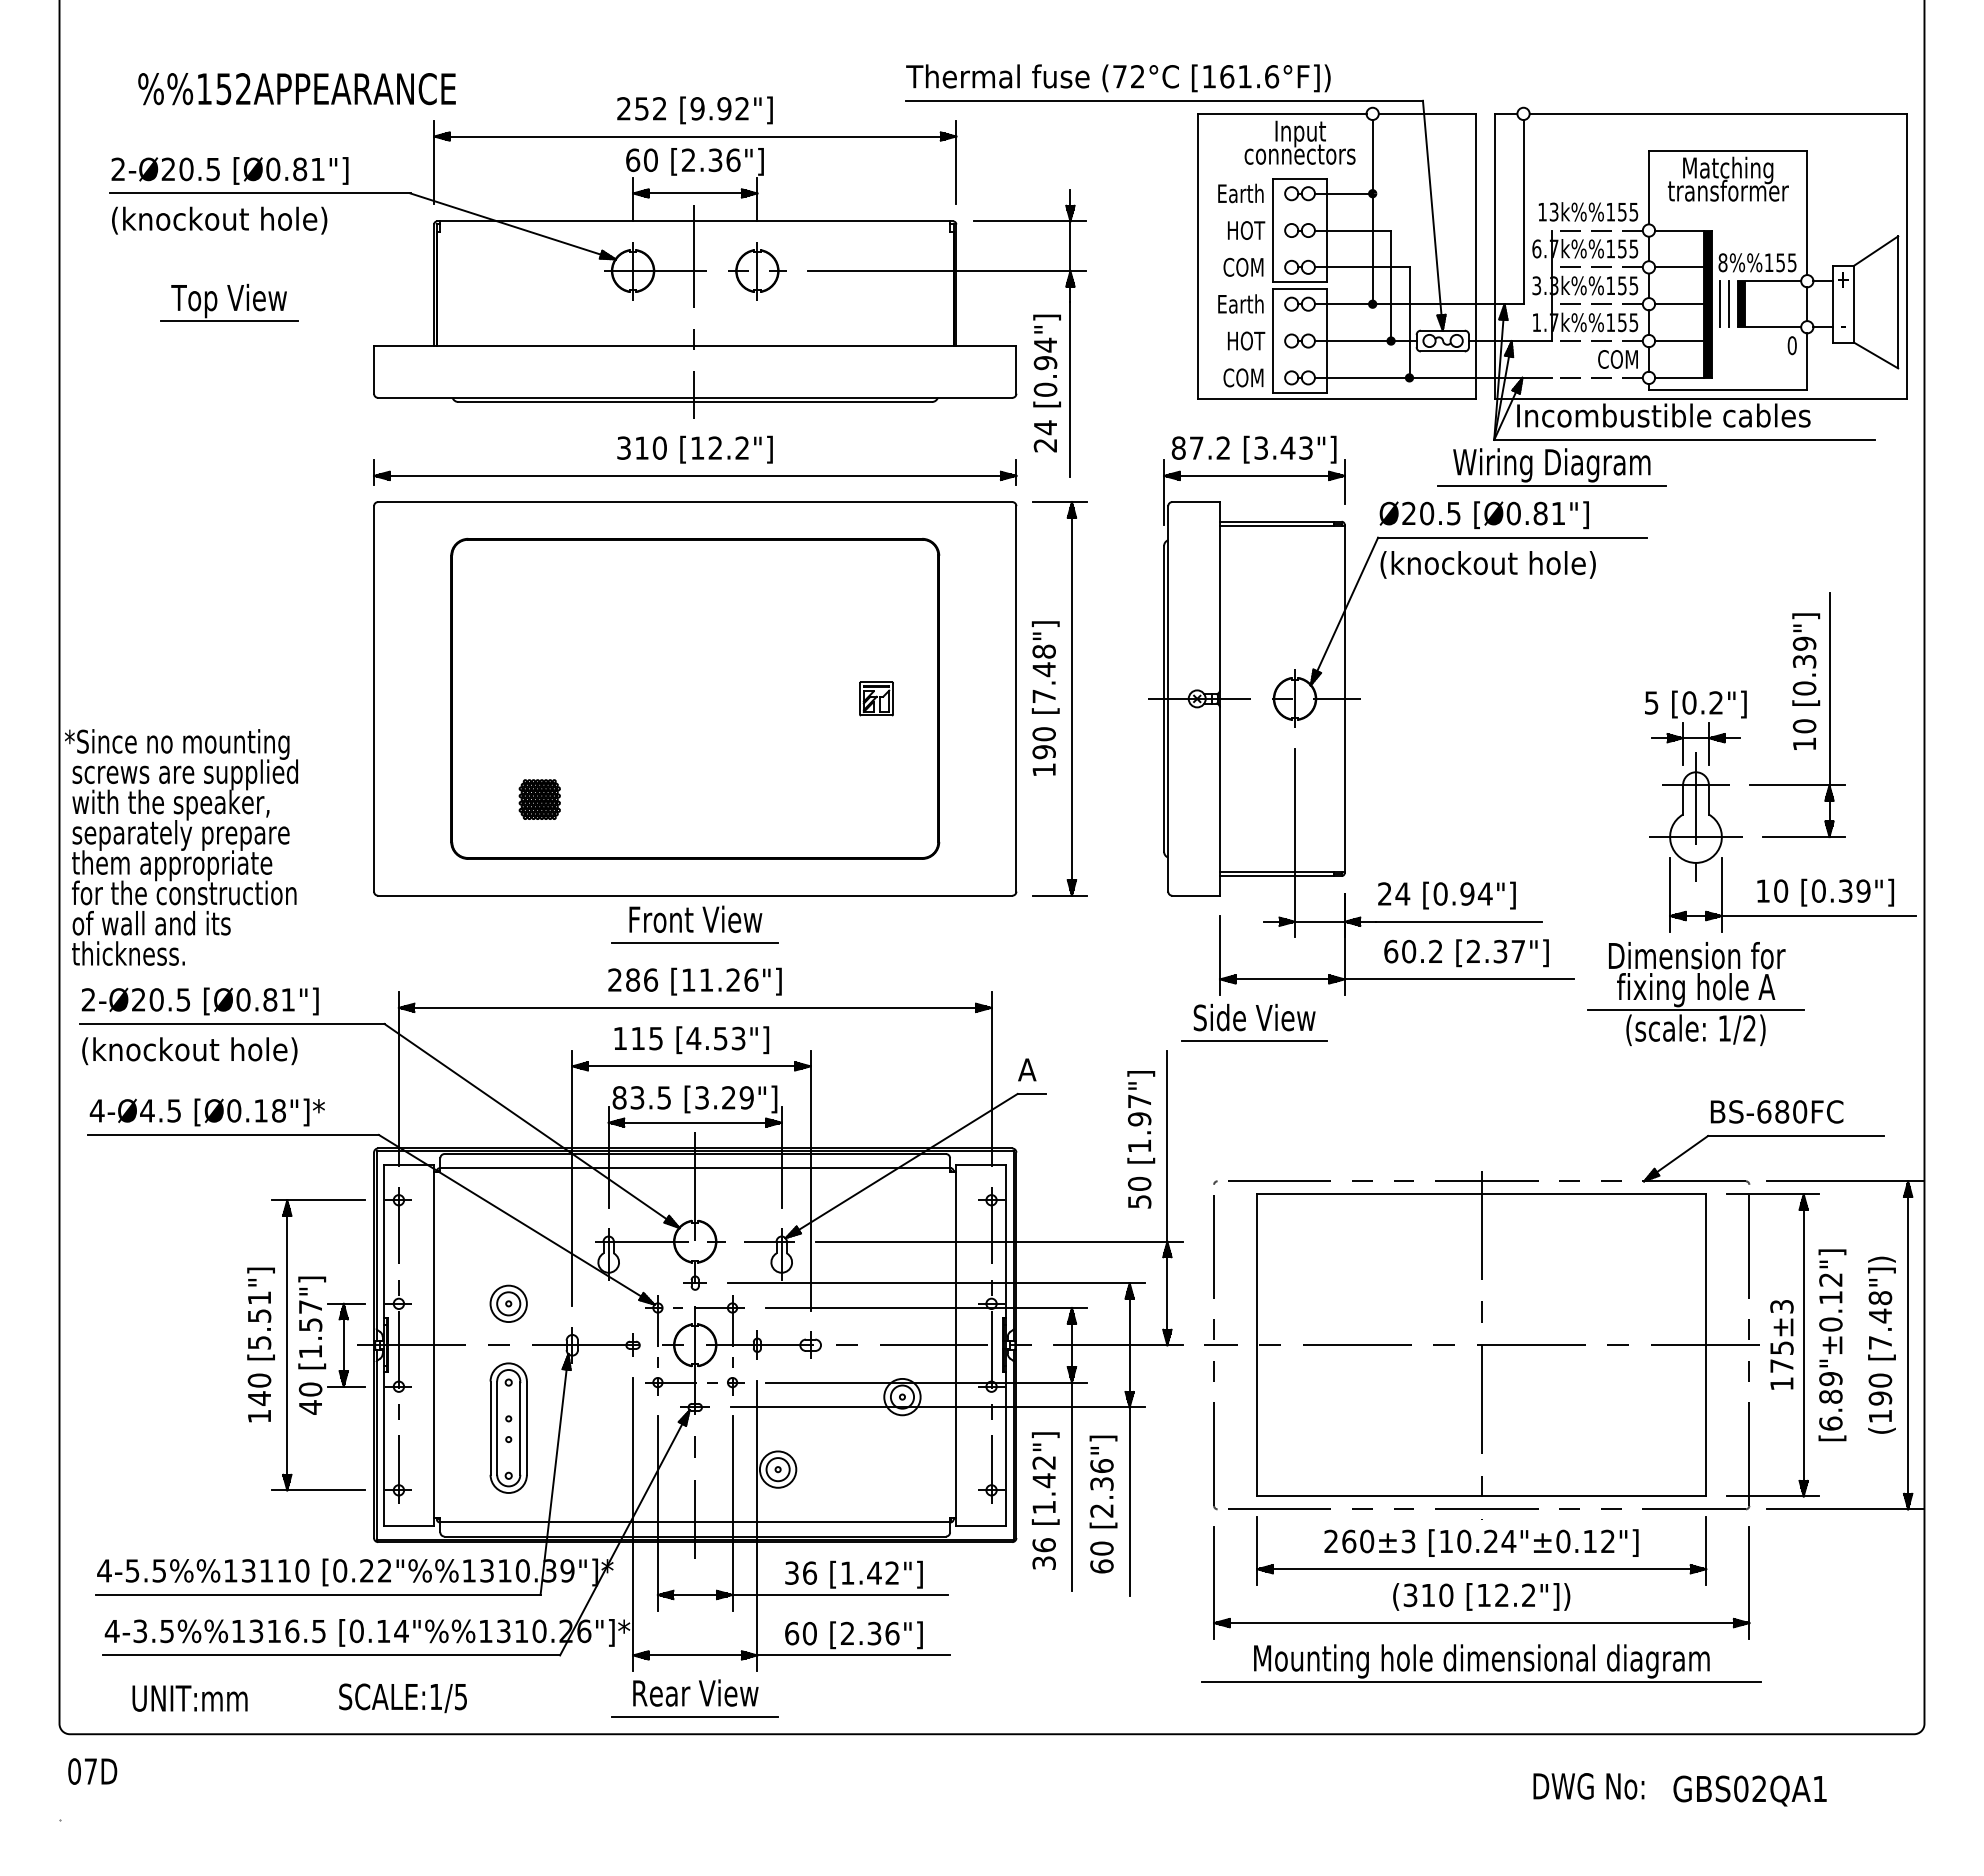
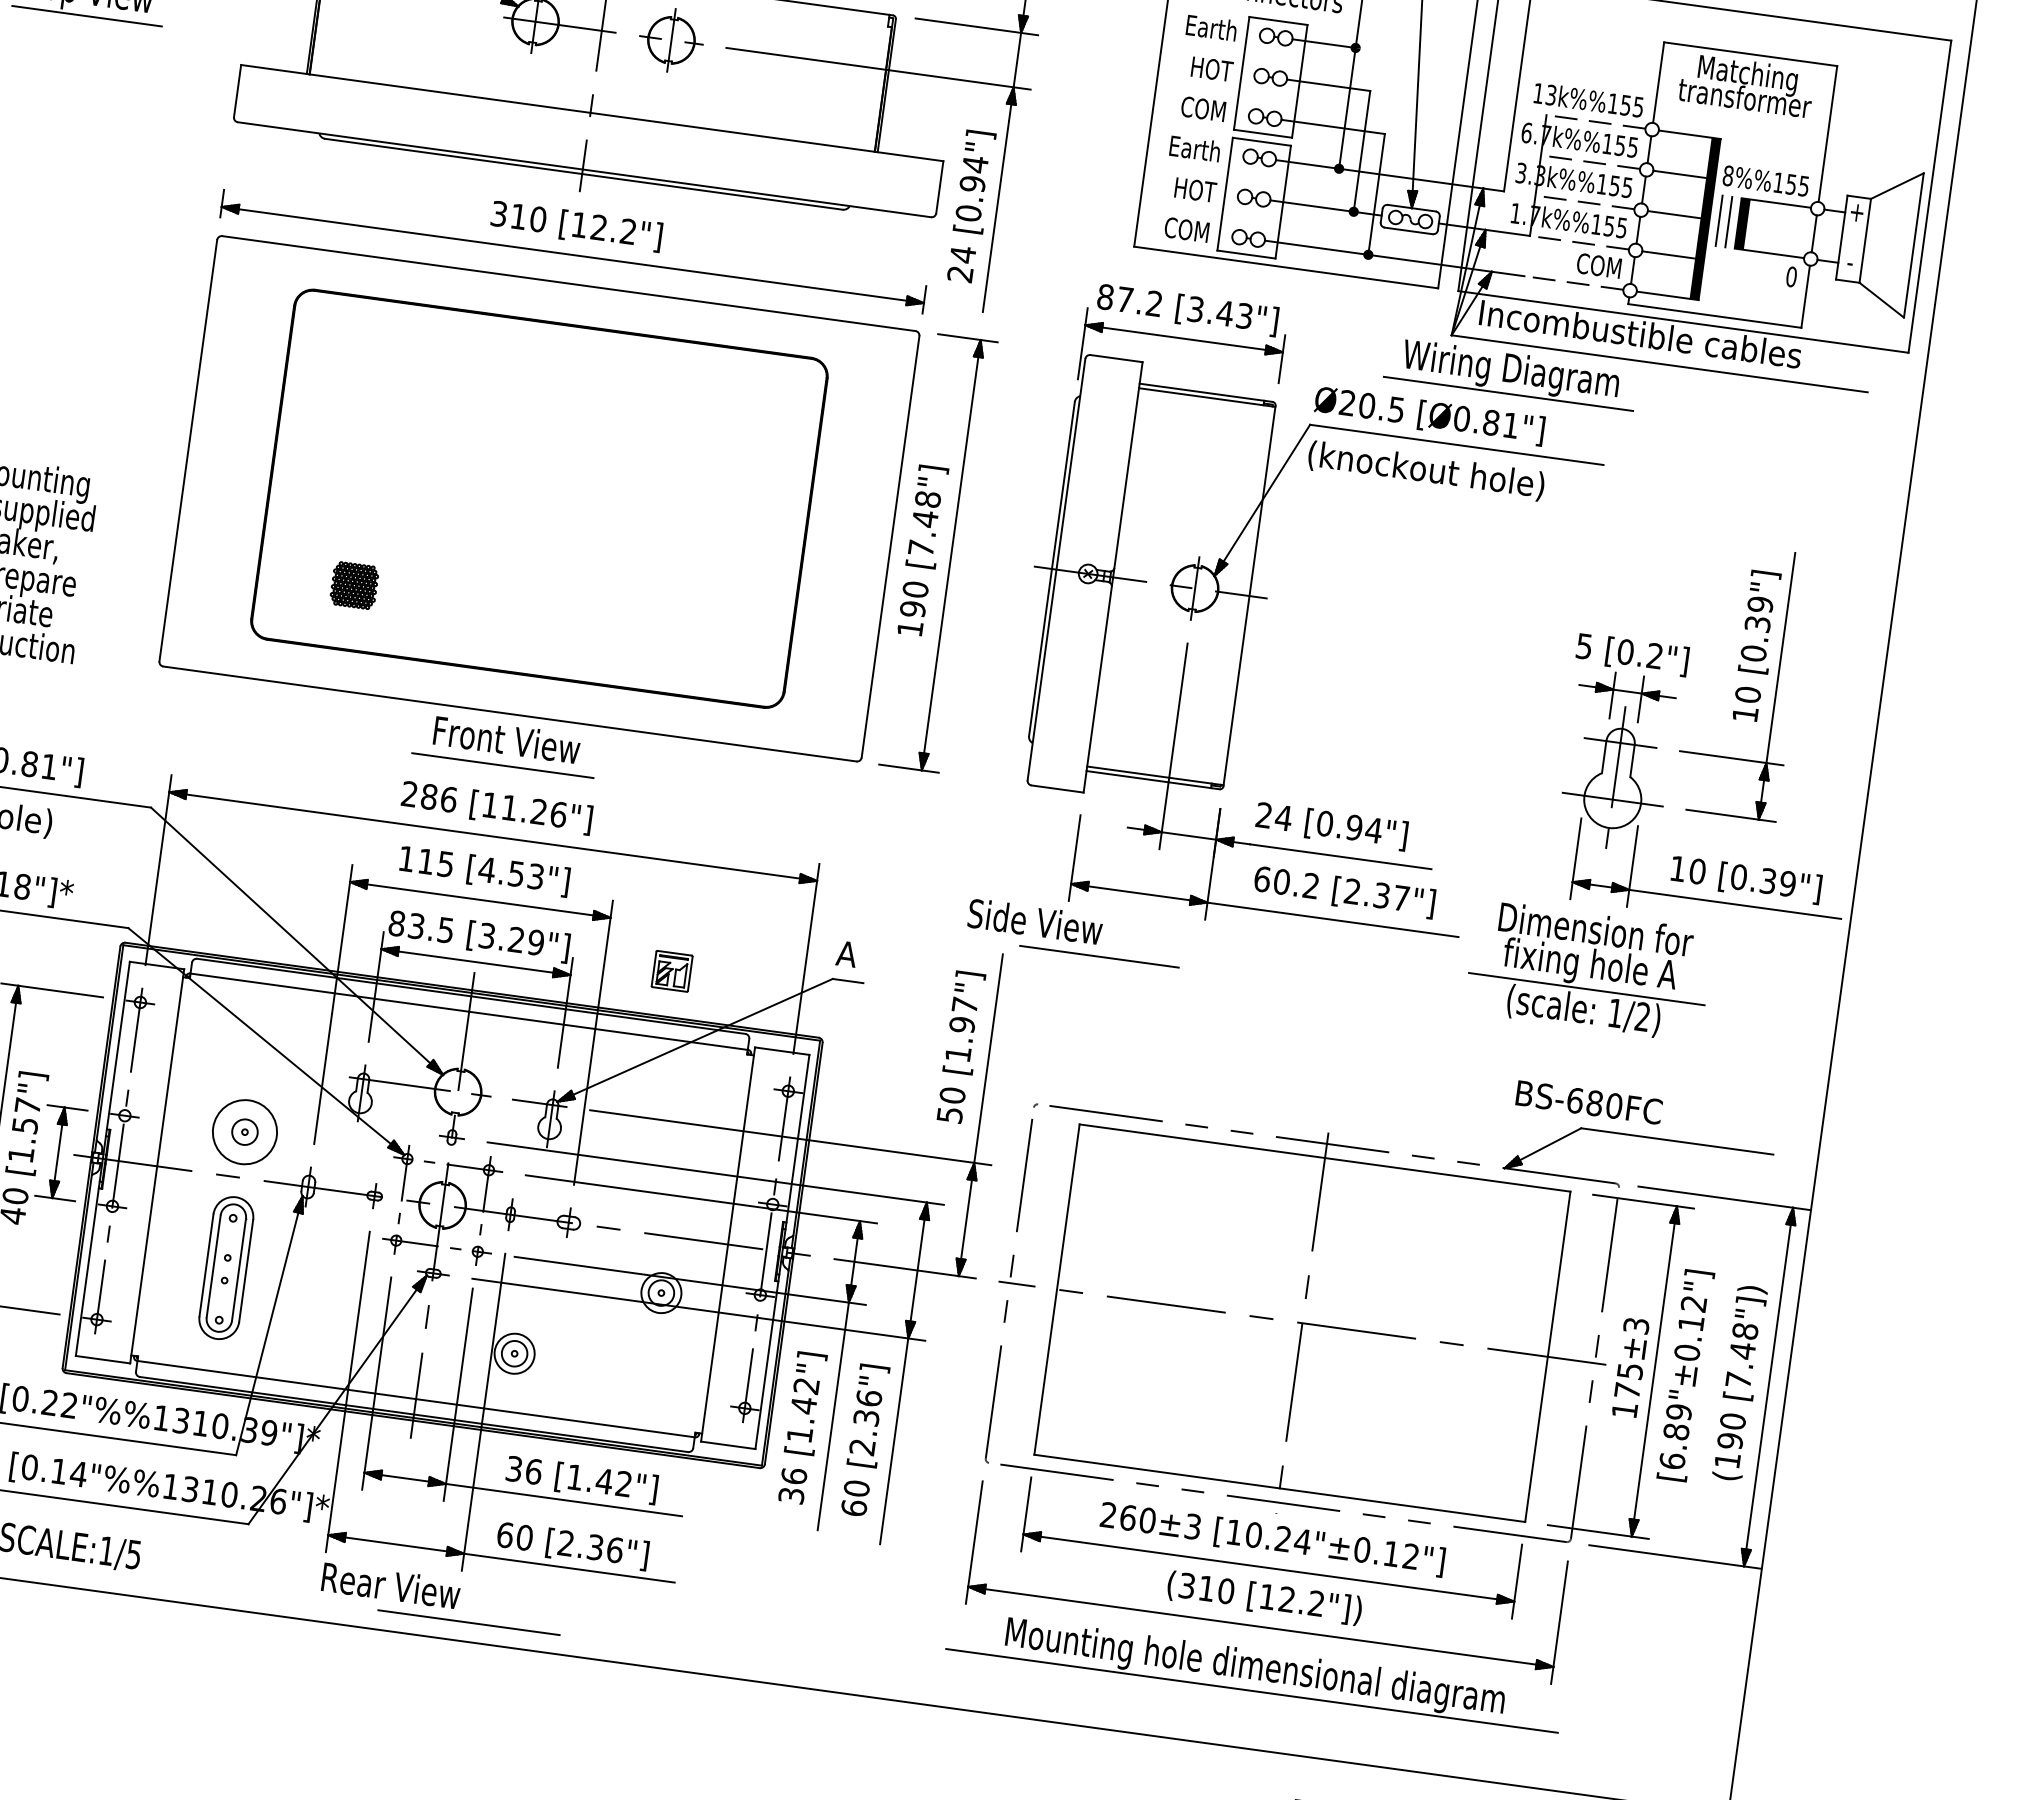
part: (876, 698) -> (672, 970), moved
text: (1254, 1017) -> (1035, 921), moved
text: (1776, 1111) -> (1588, 1102), moved
circle: (508, 1303) -> (244, 1131), size x1.6
line: (694, 1716) -> (468, 1622), moved

